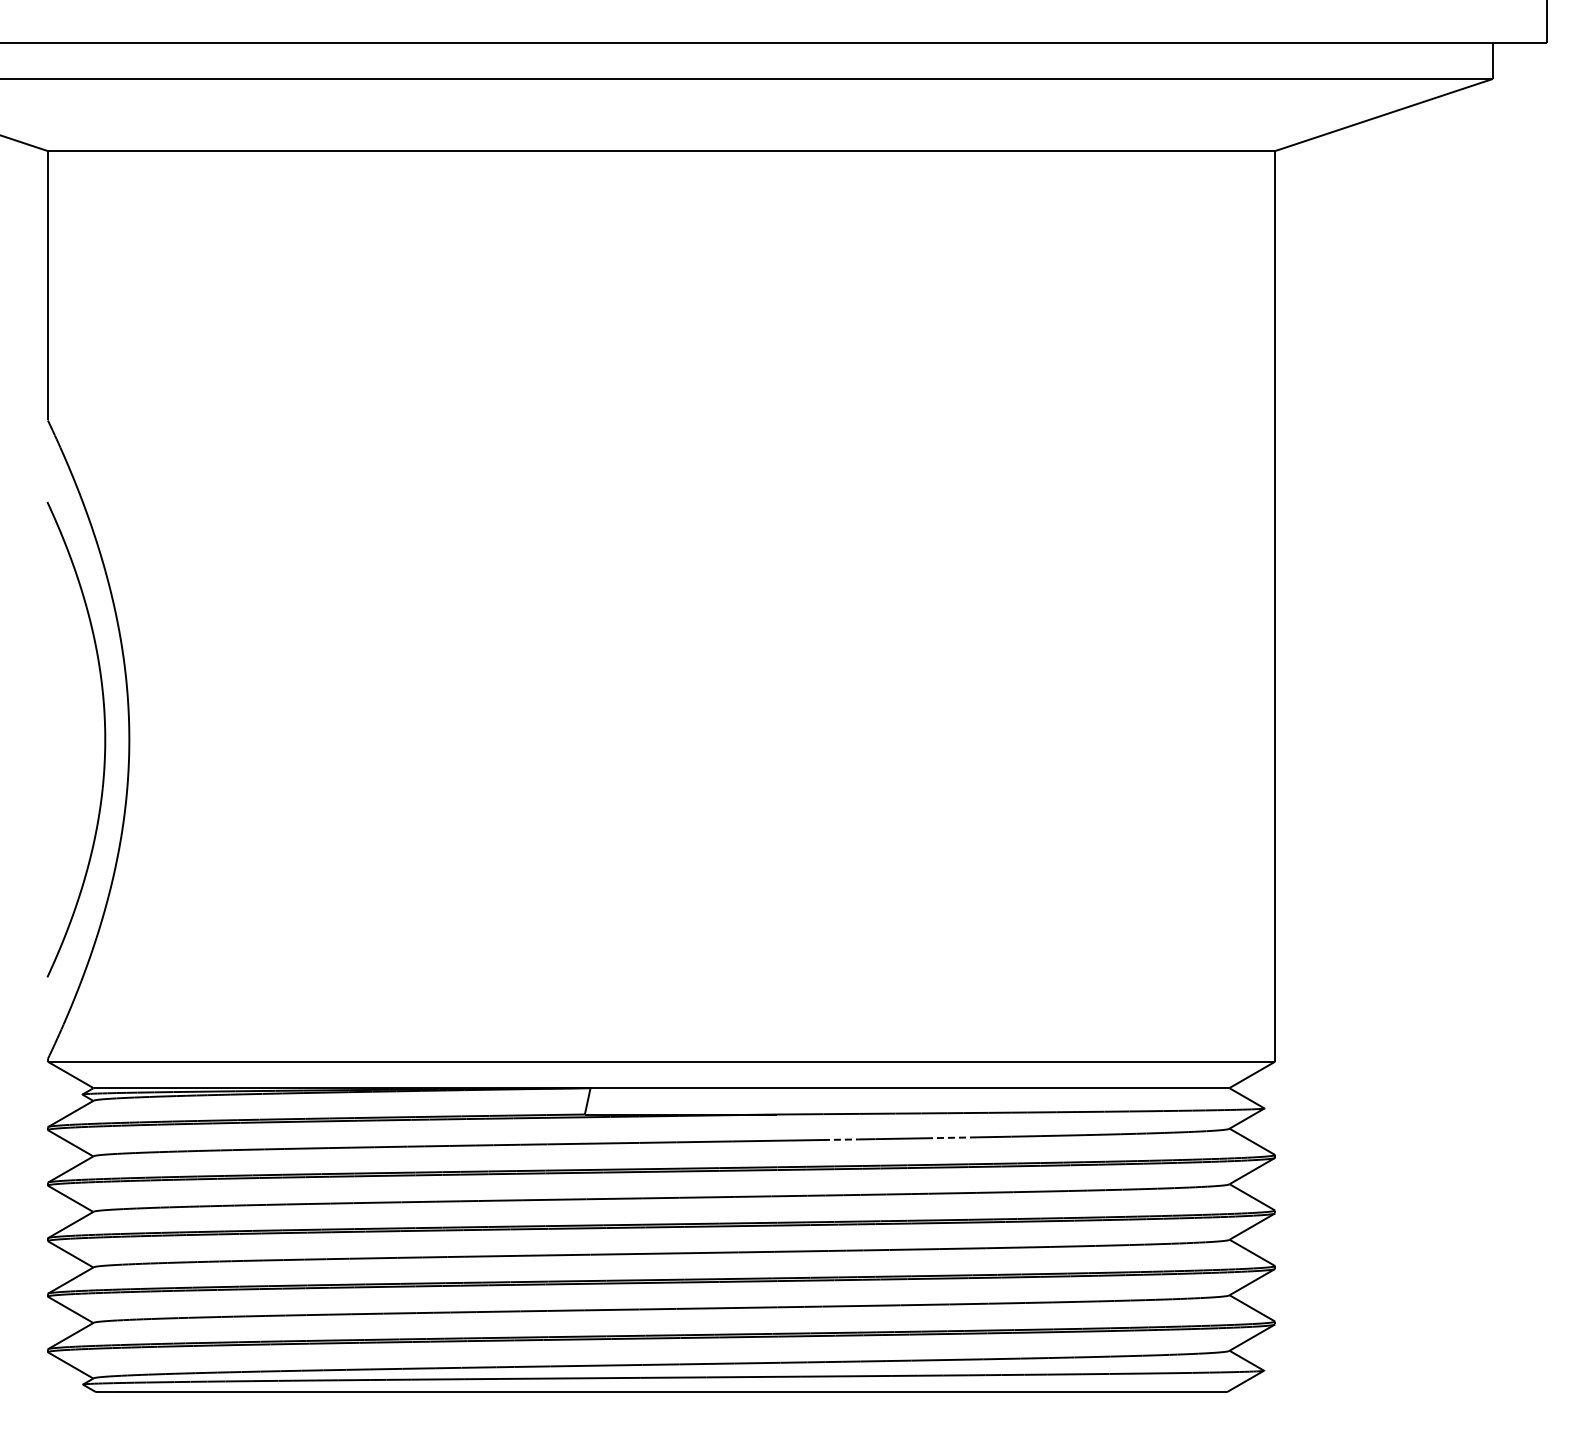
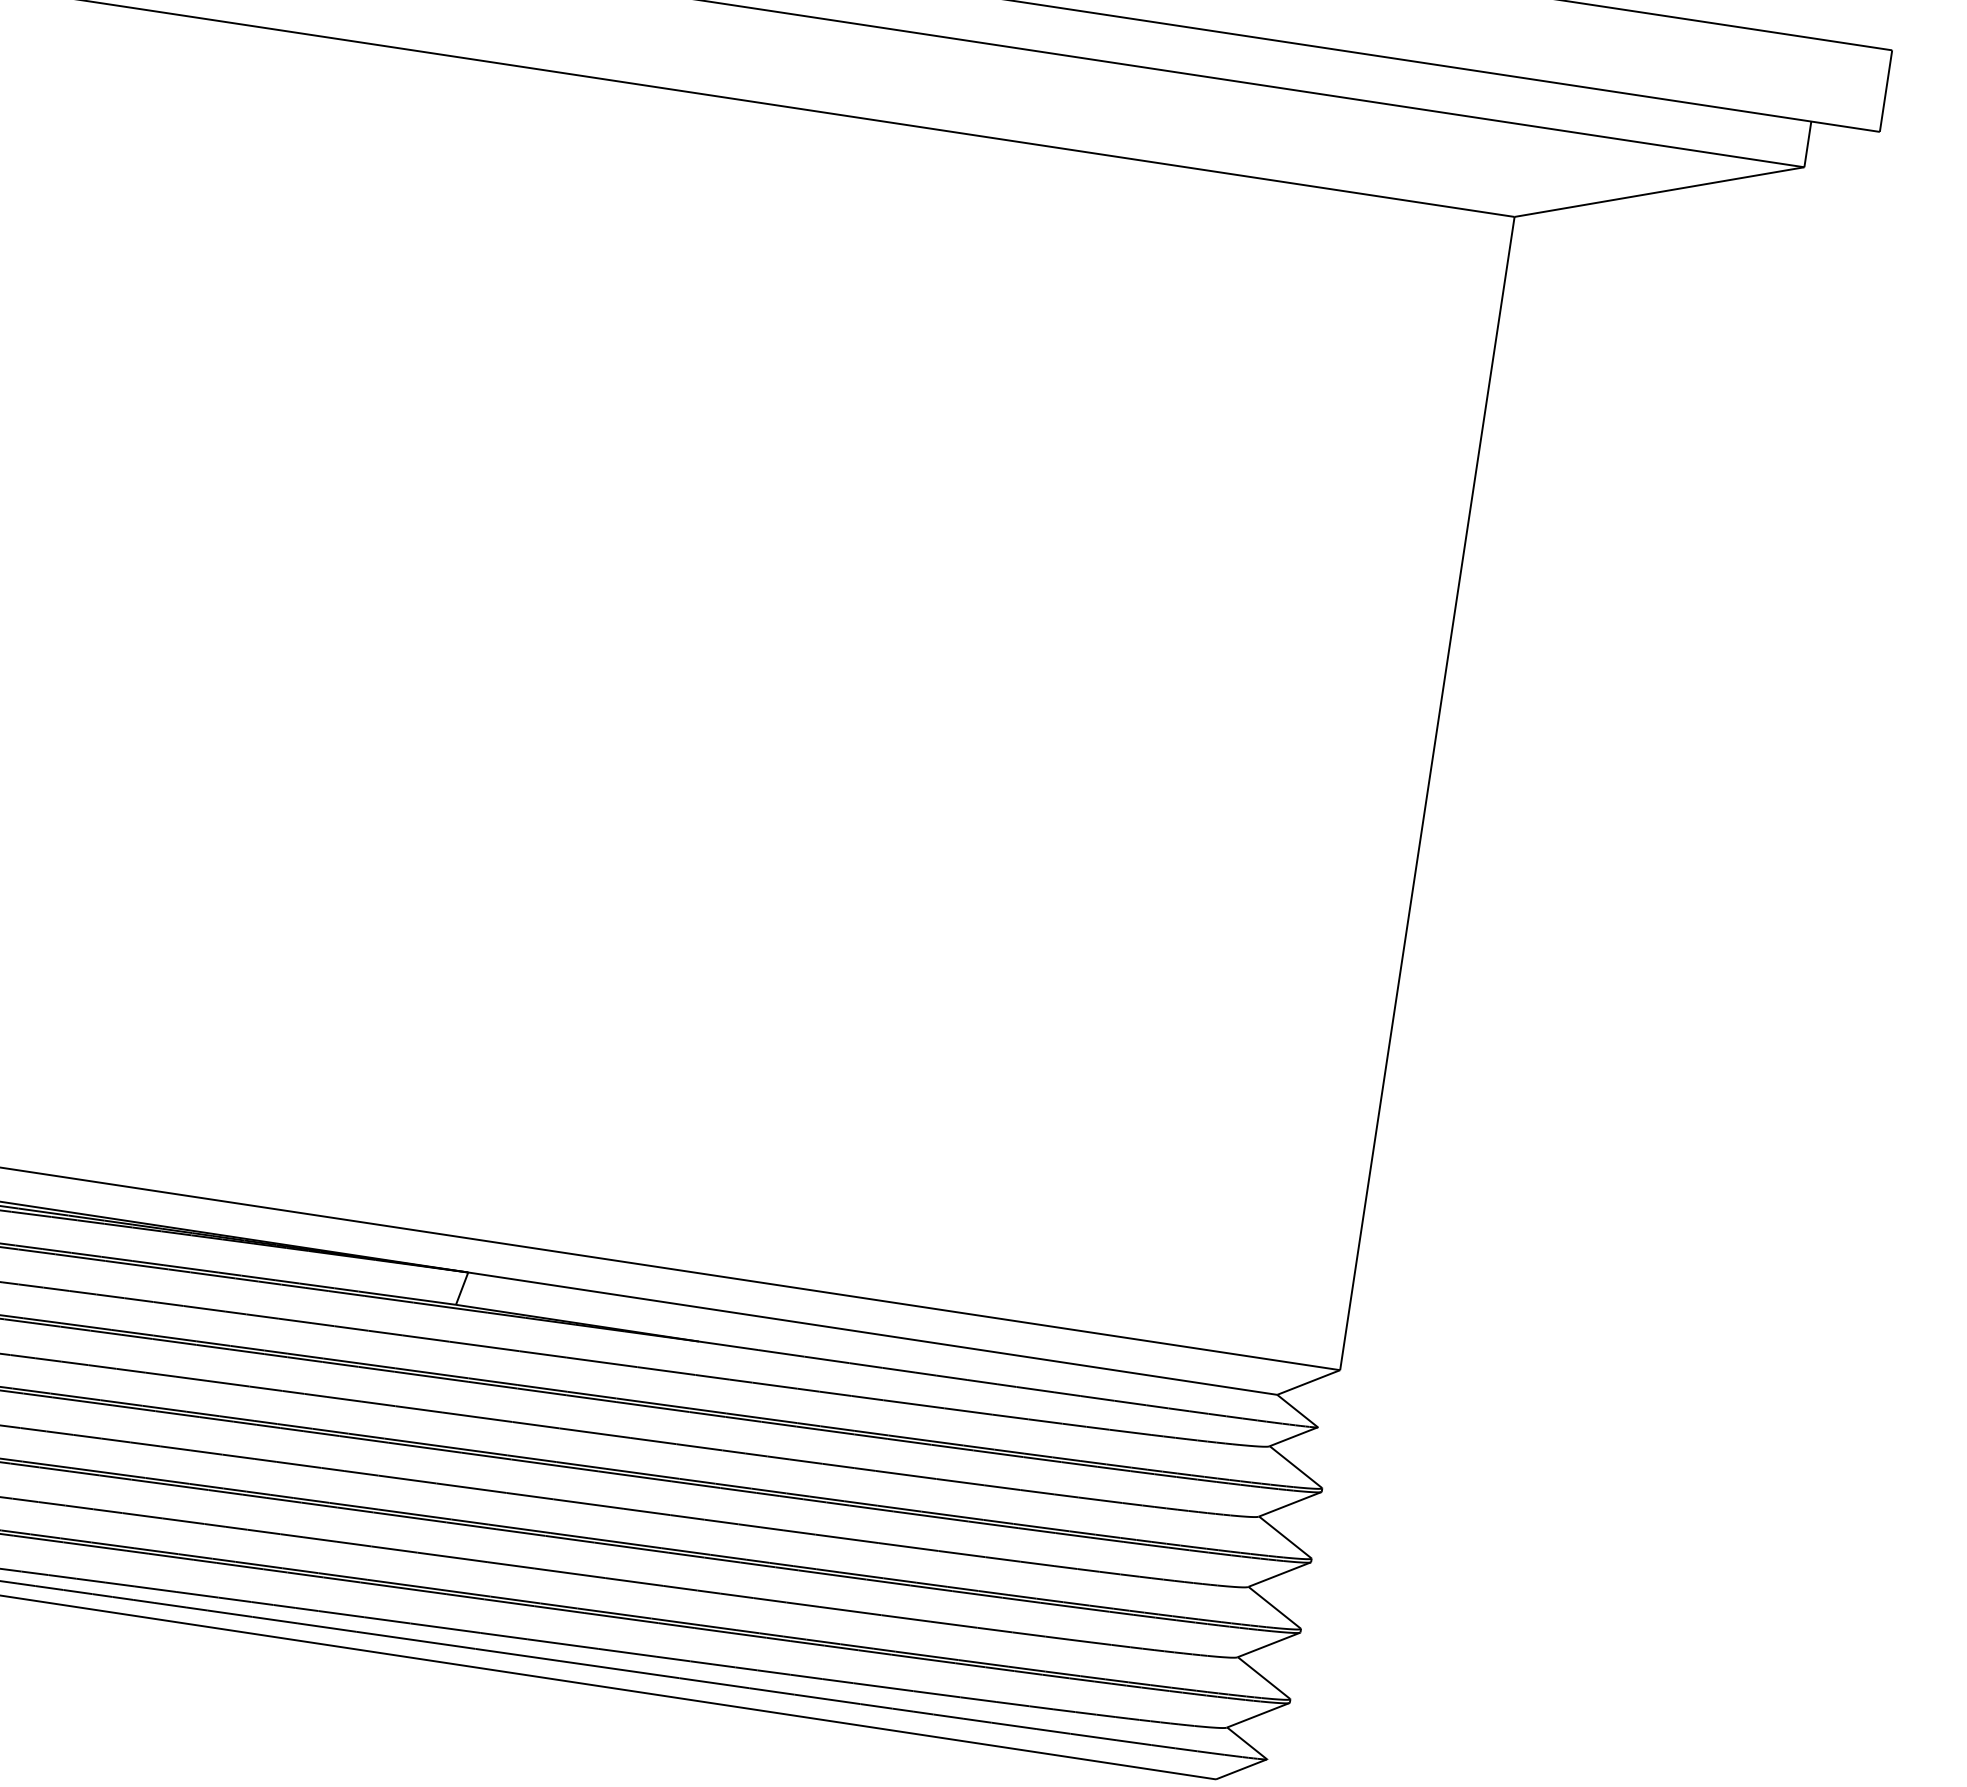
line: (949, 1137) -> (913, 1403), dashed -> solid
line: (840, 1139) -> (774, 1385), dashed -> solid

